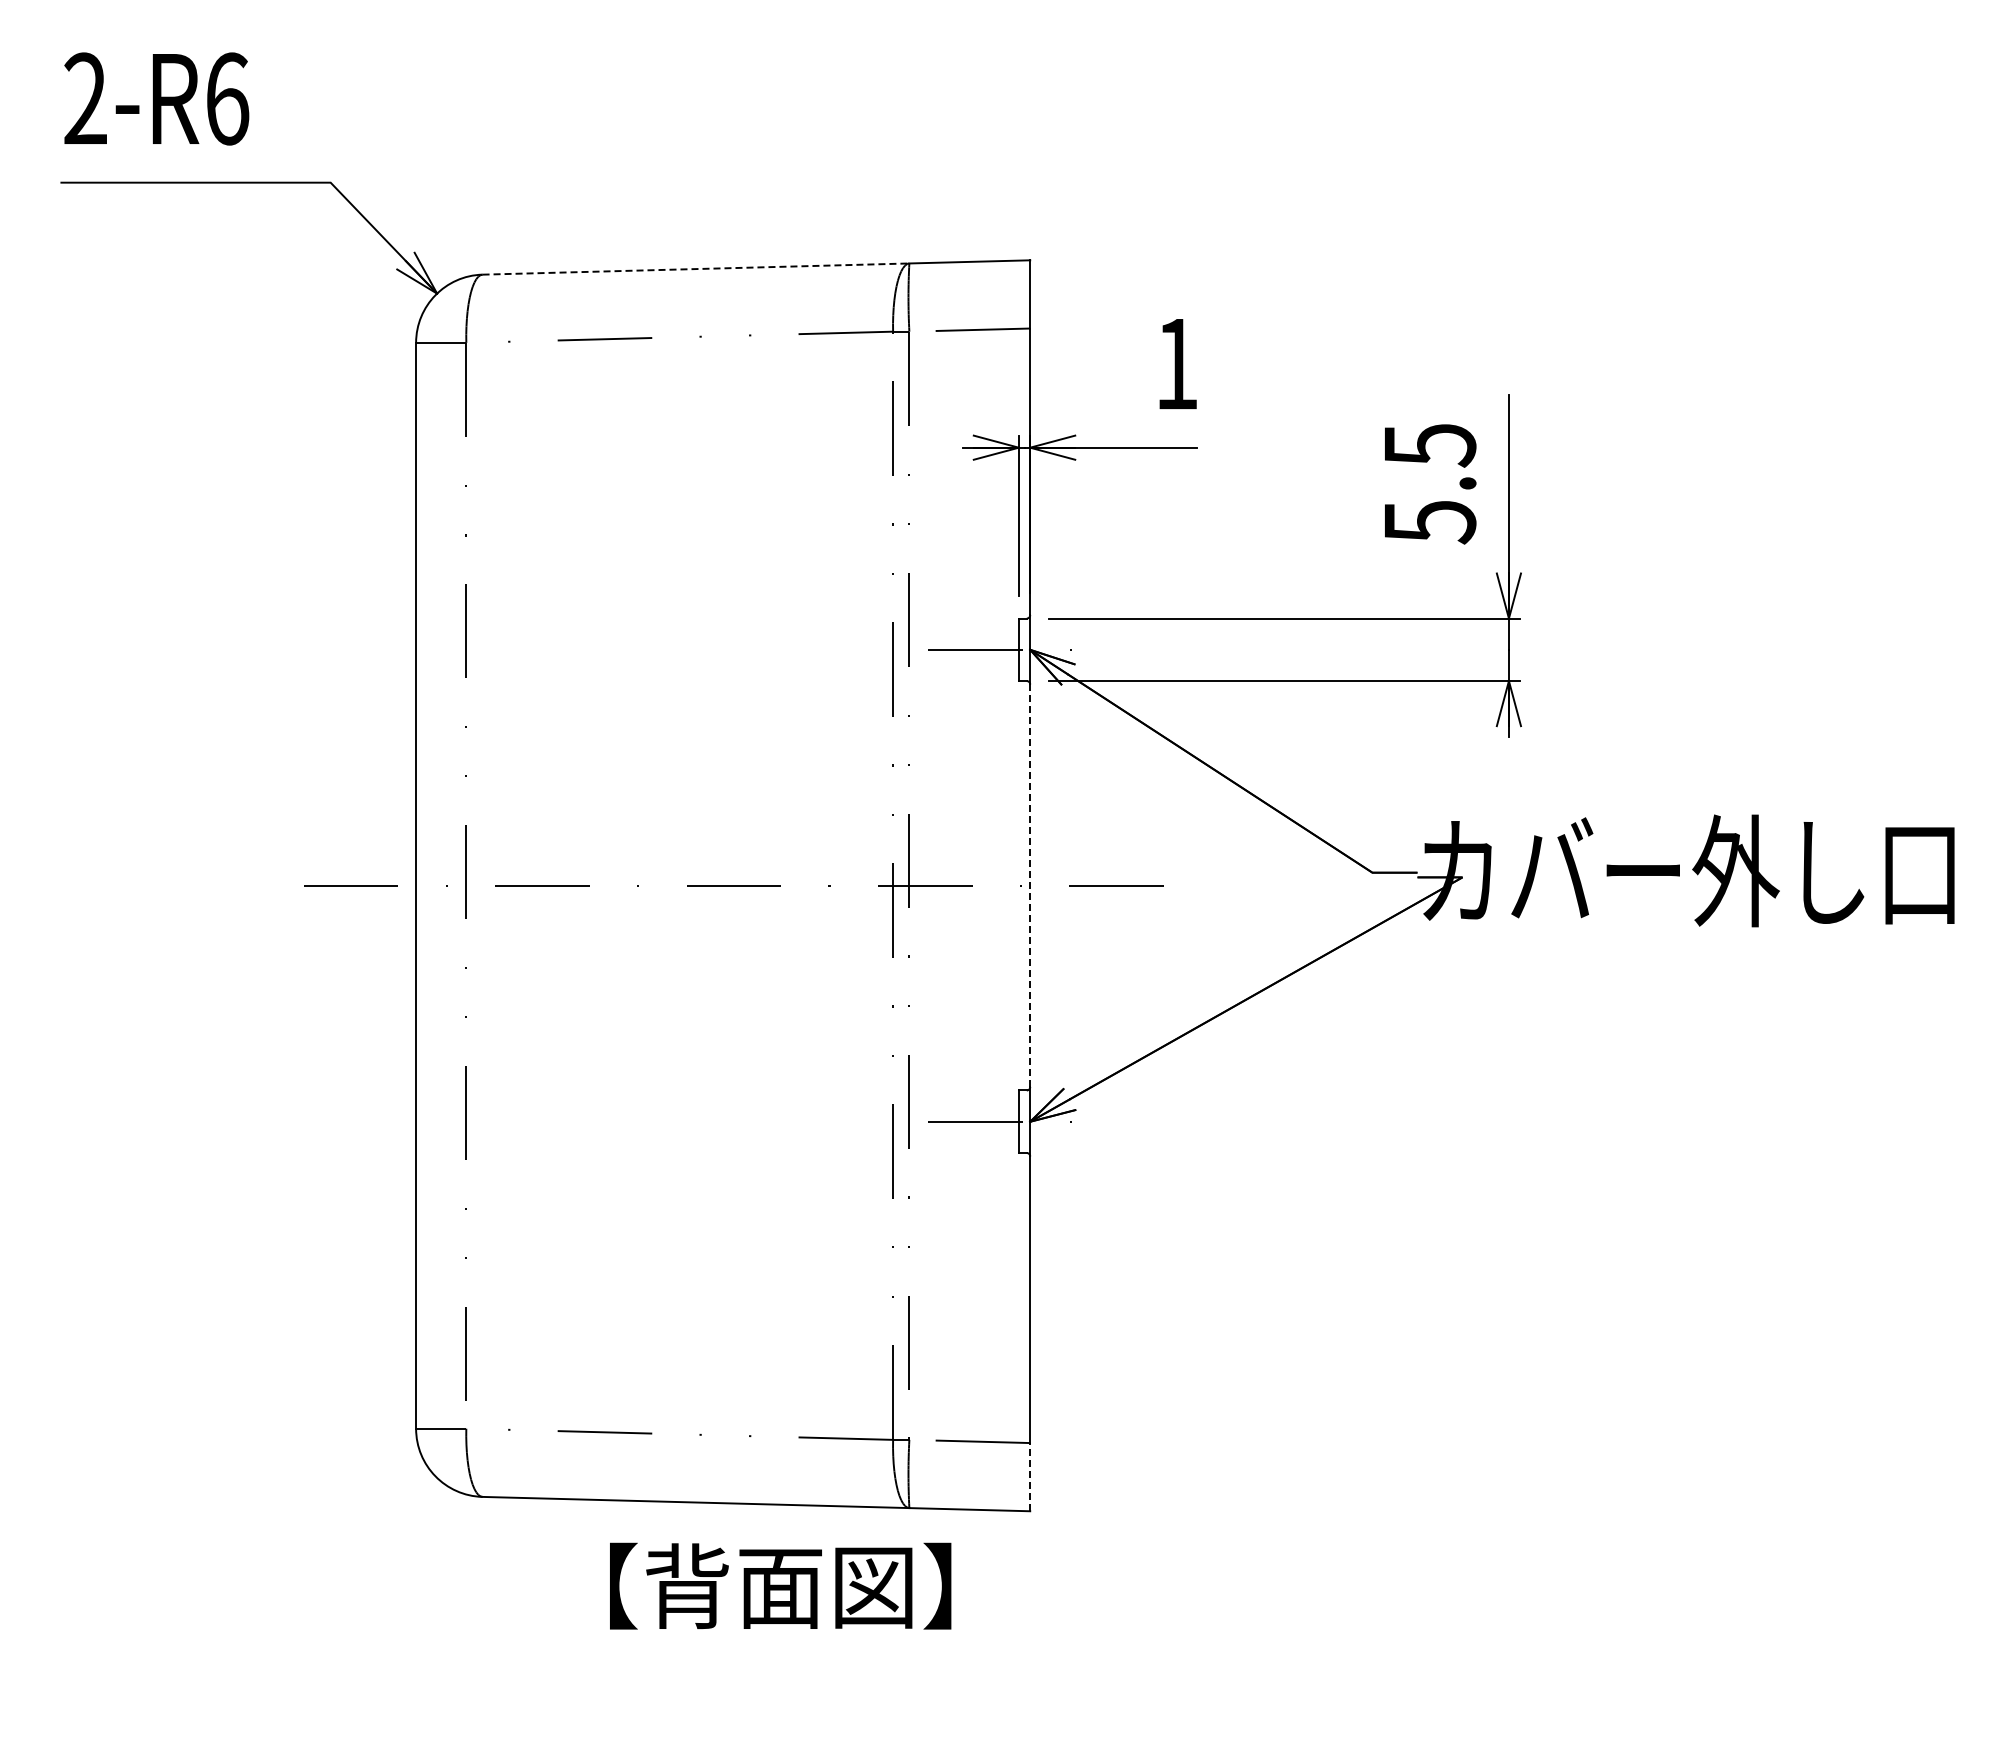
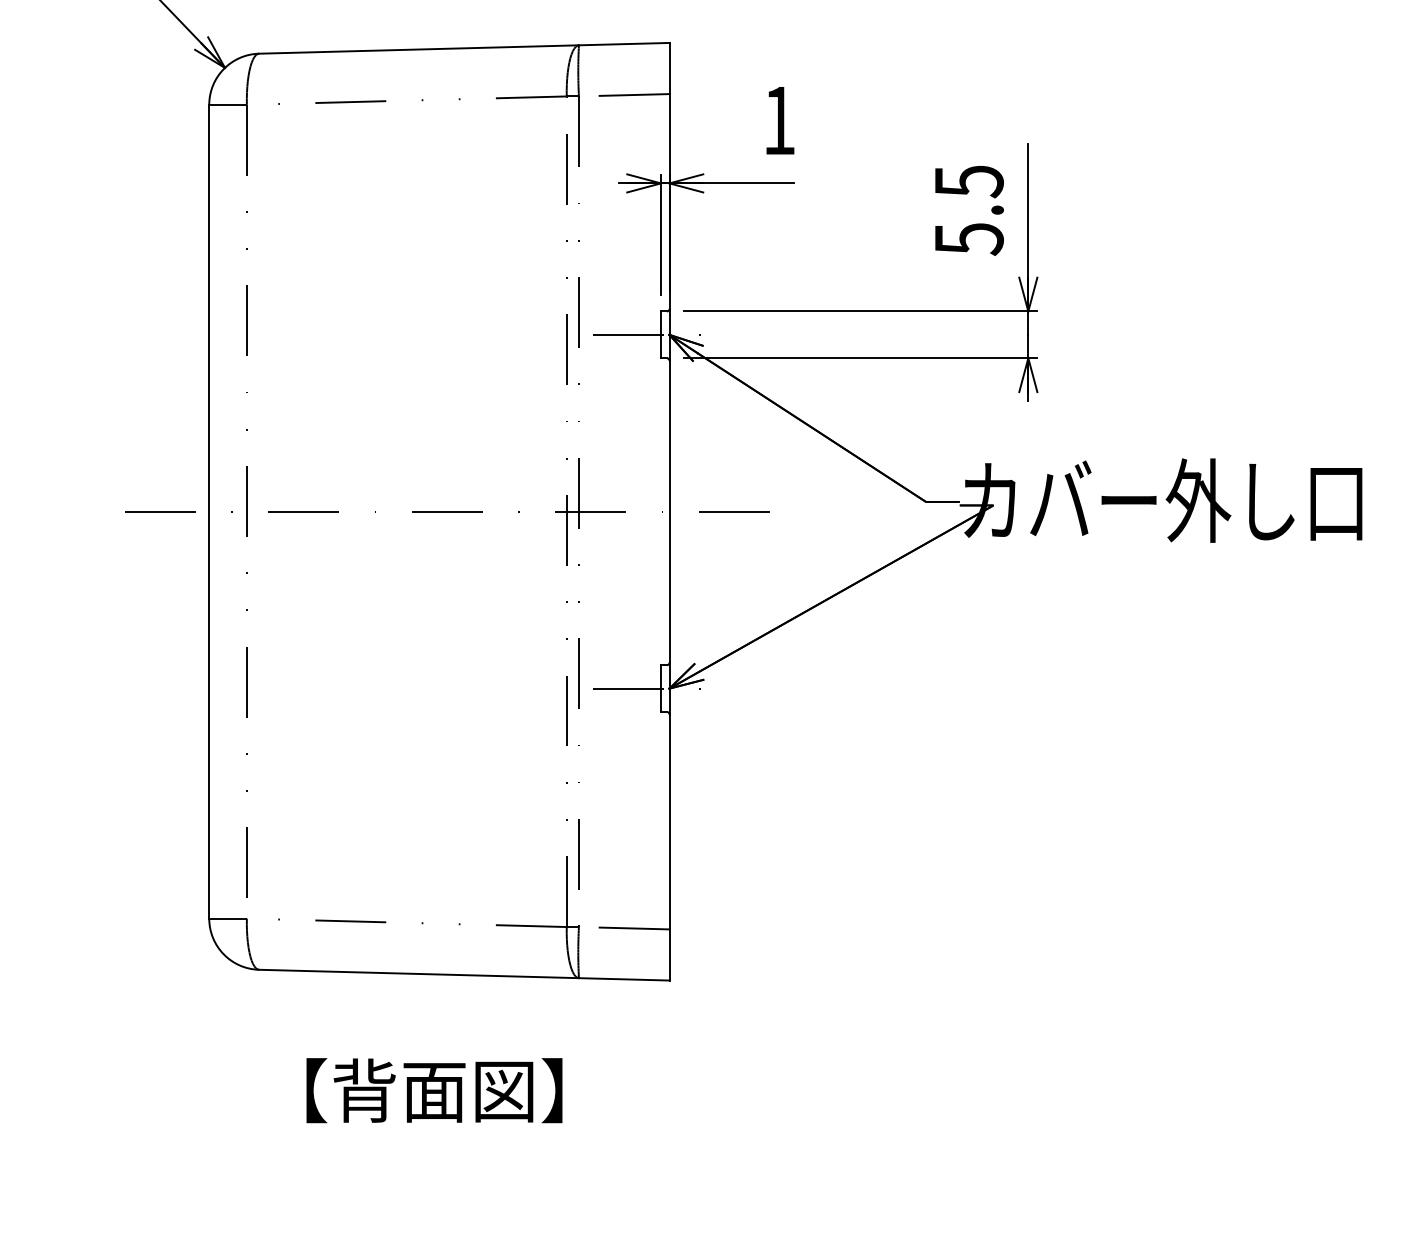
line: (696, 269) -> (419, 49), dashed -> solid
line: (1030, 886) -> (669, 512), dashed -> solid
line: (1030, 1476) -> (669, 954), dashed -> solid
text: (780, 1585) -> (434, 1090), moved

